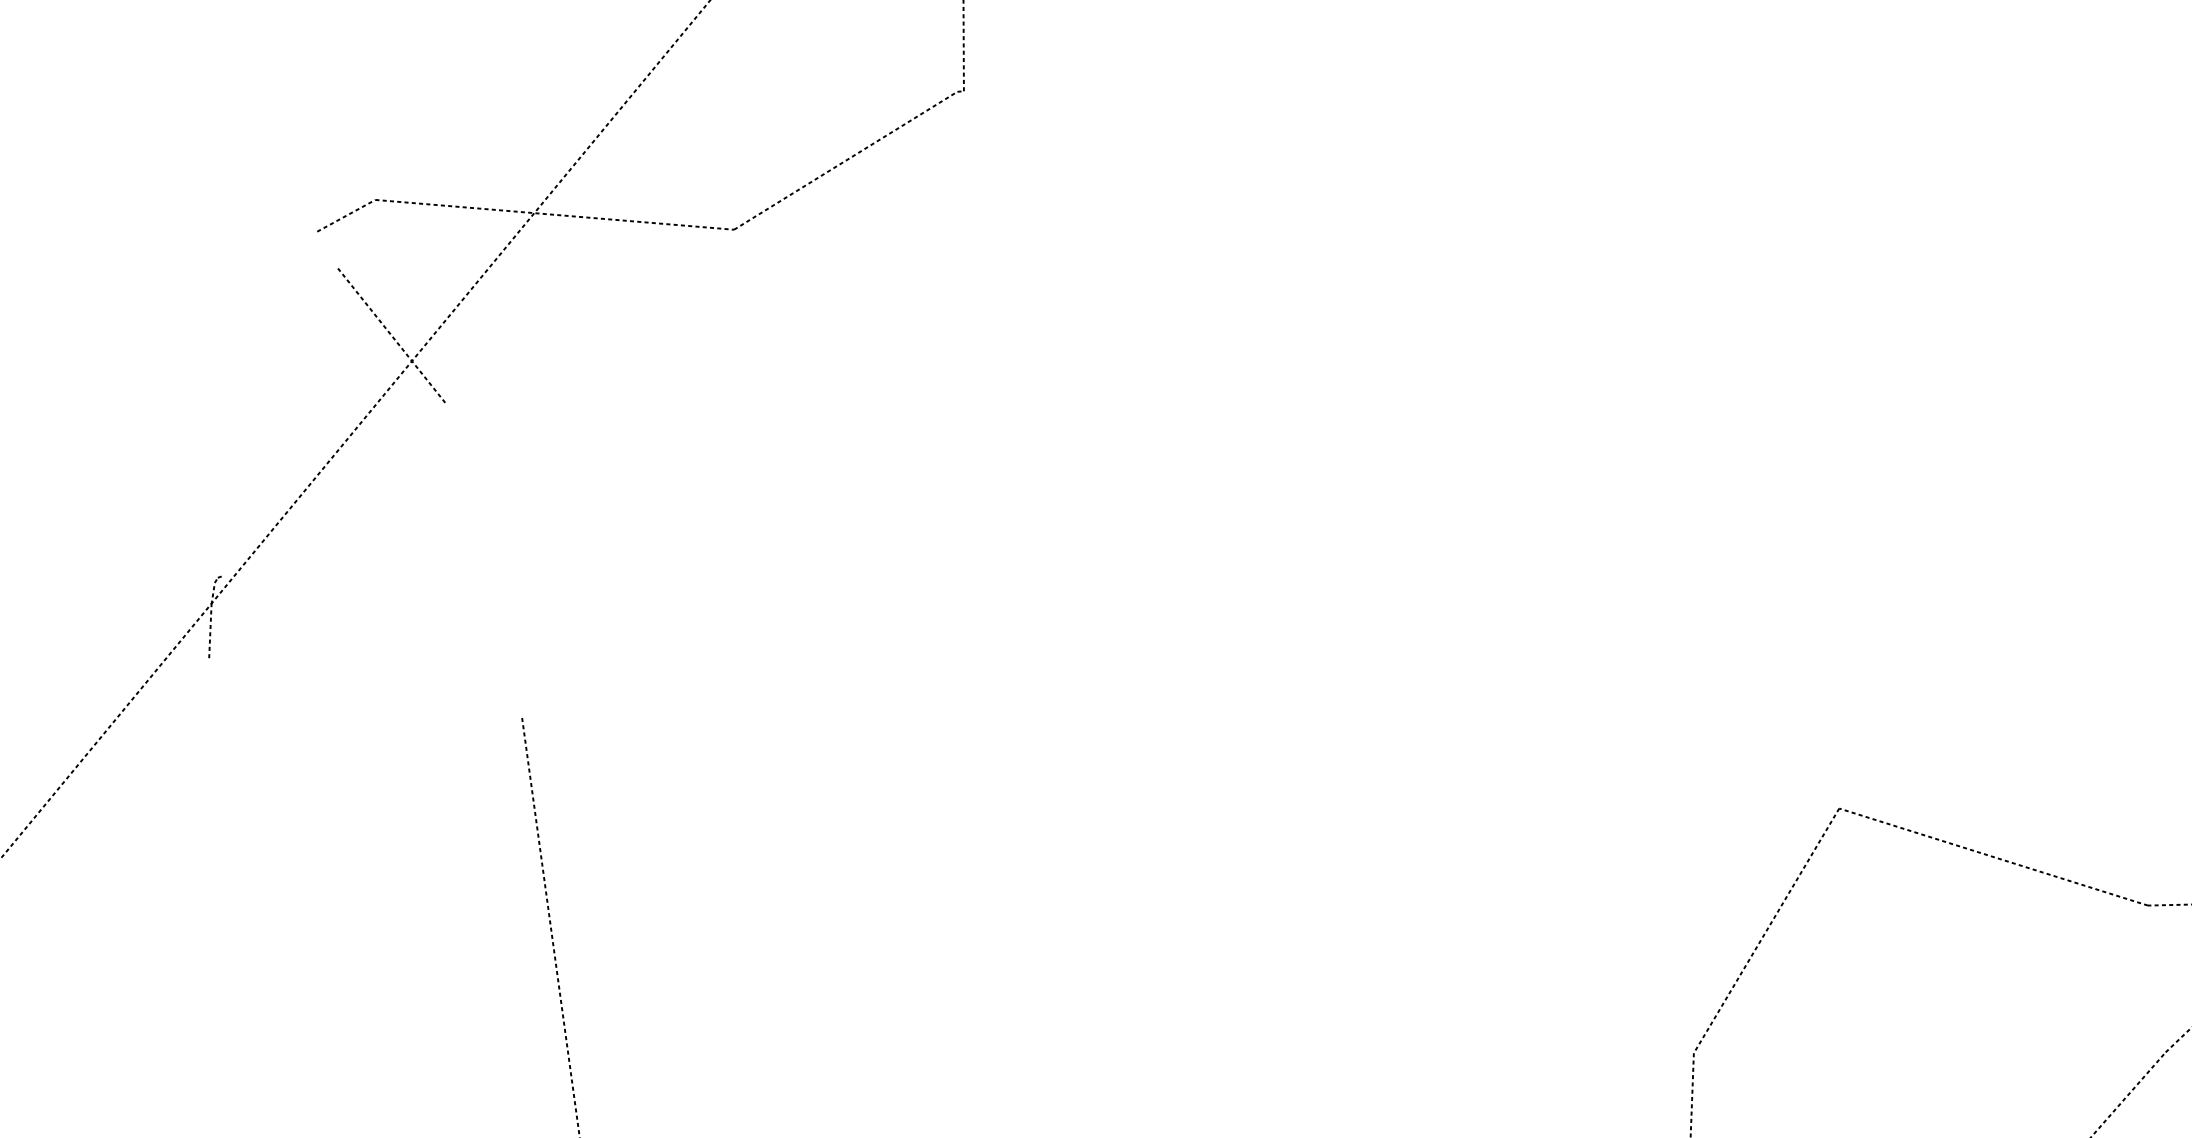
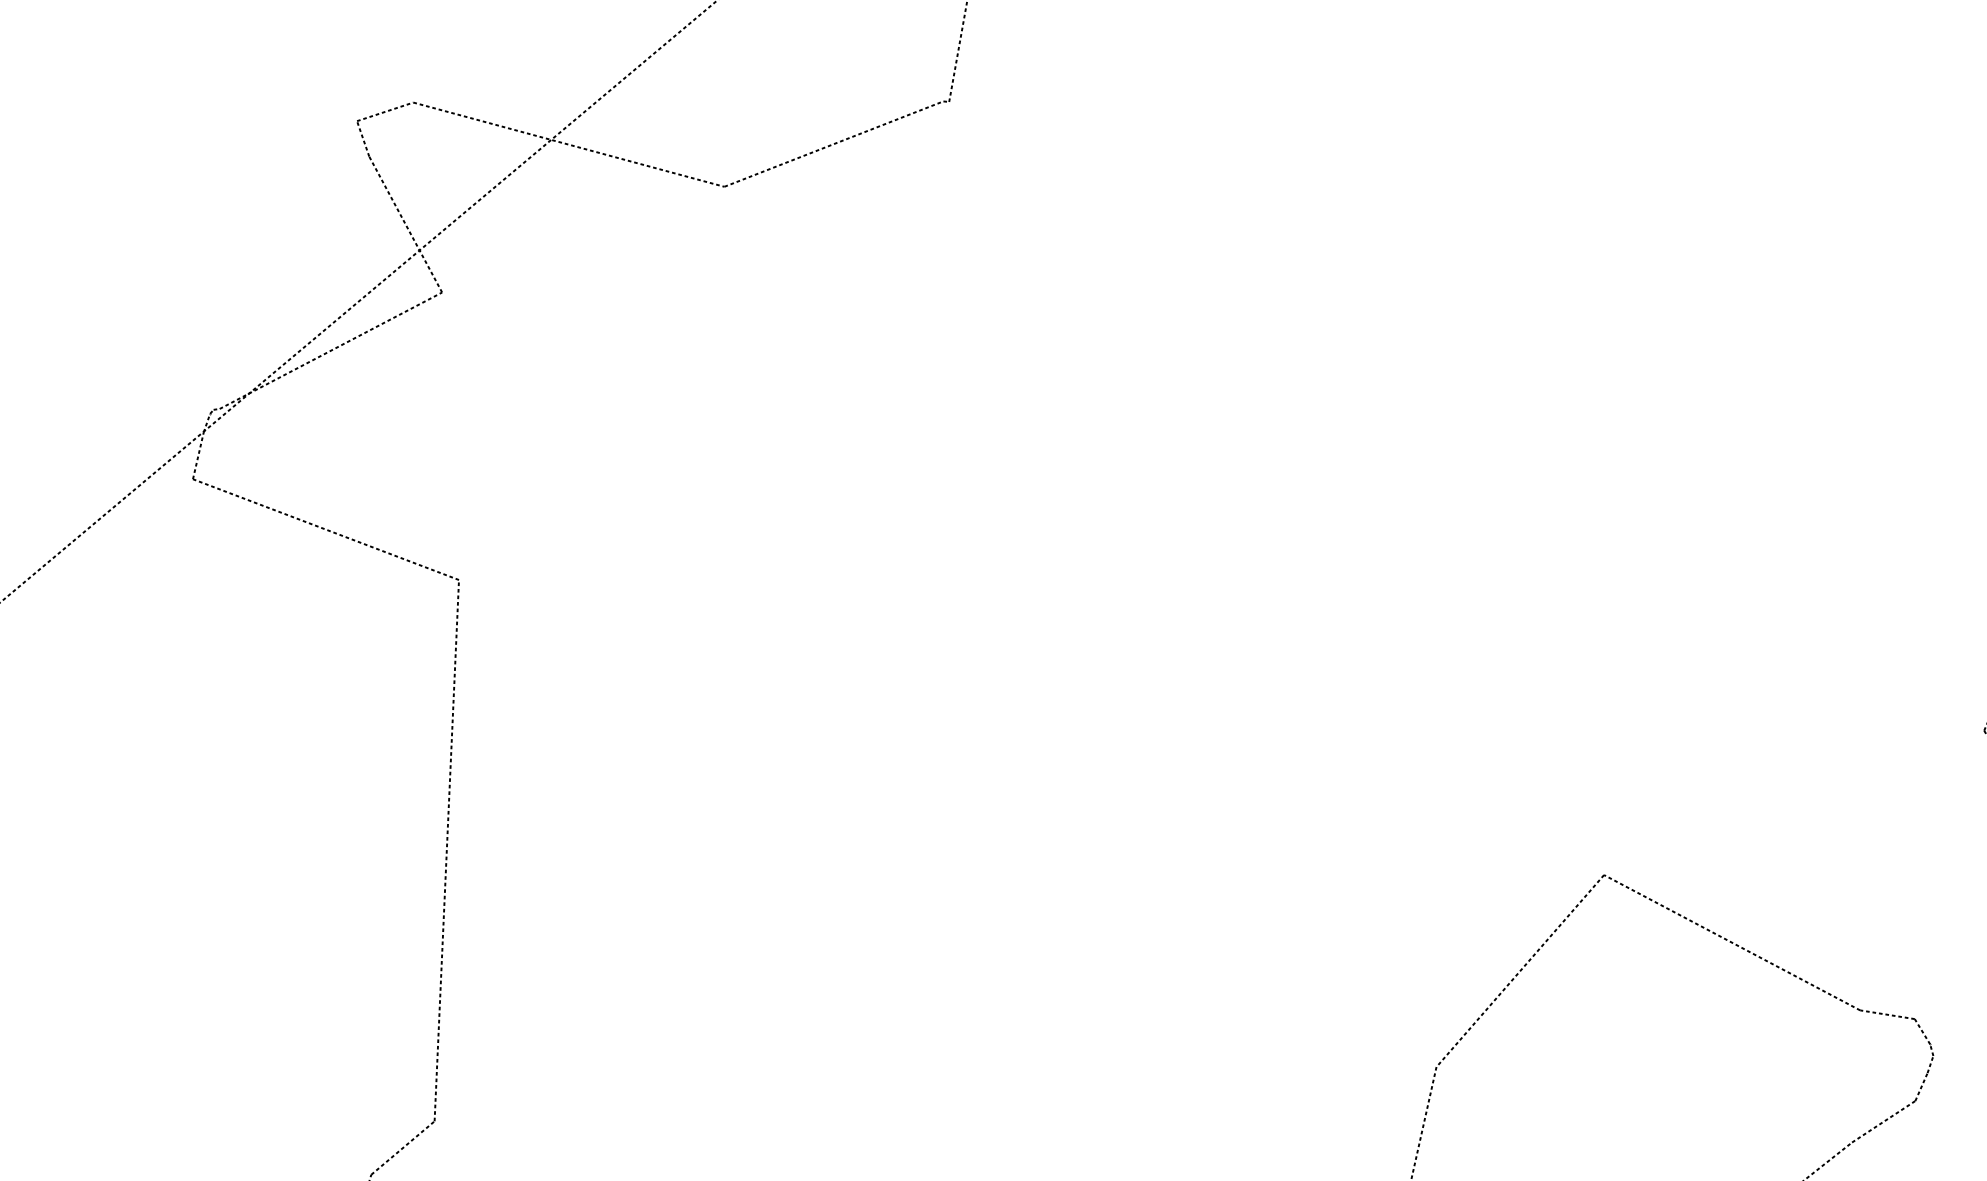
line: (327, 249) -> (363, 138), added
line: (334, 489) -> (330, 350), added
line: (365, 686) -> (326, 529), added

